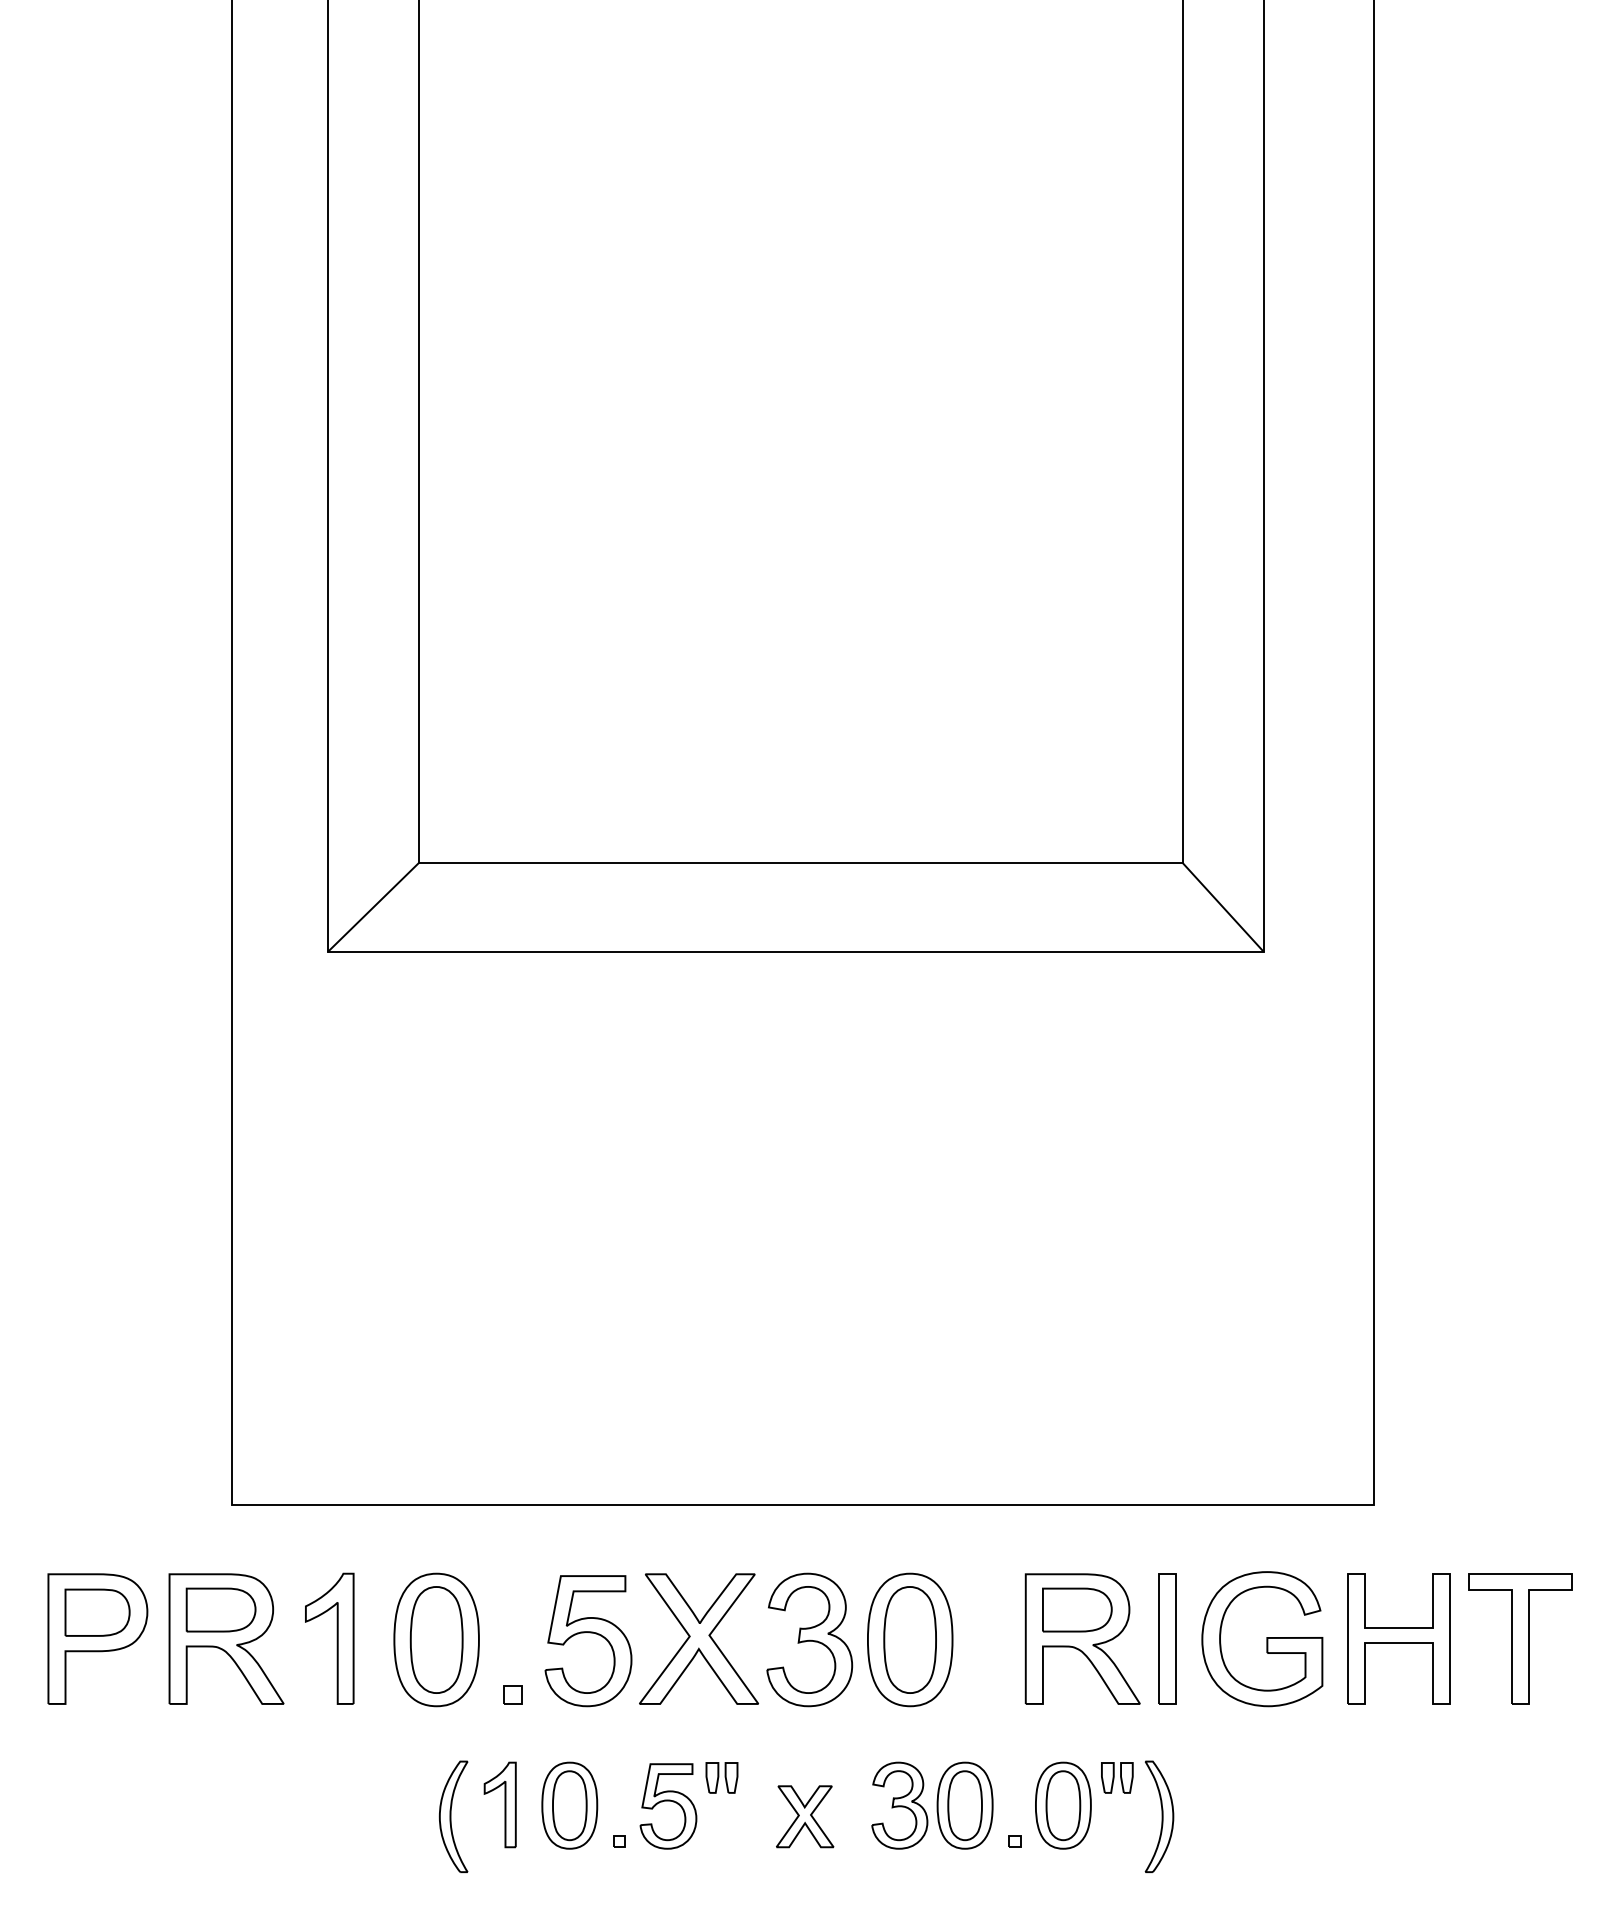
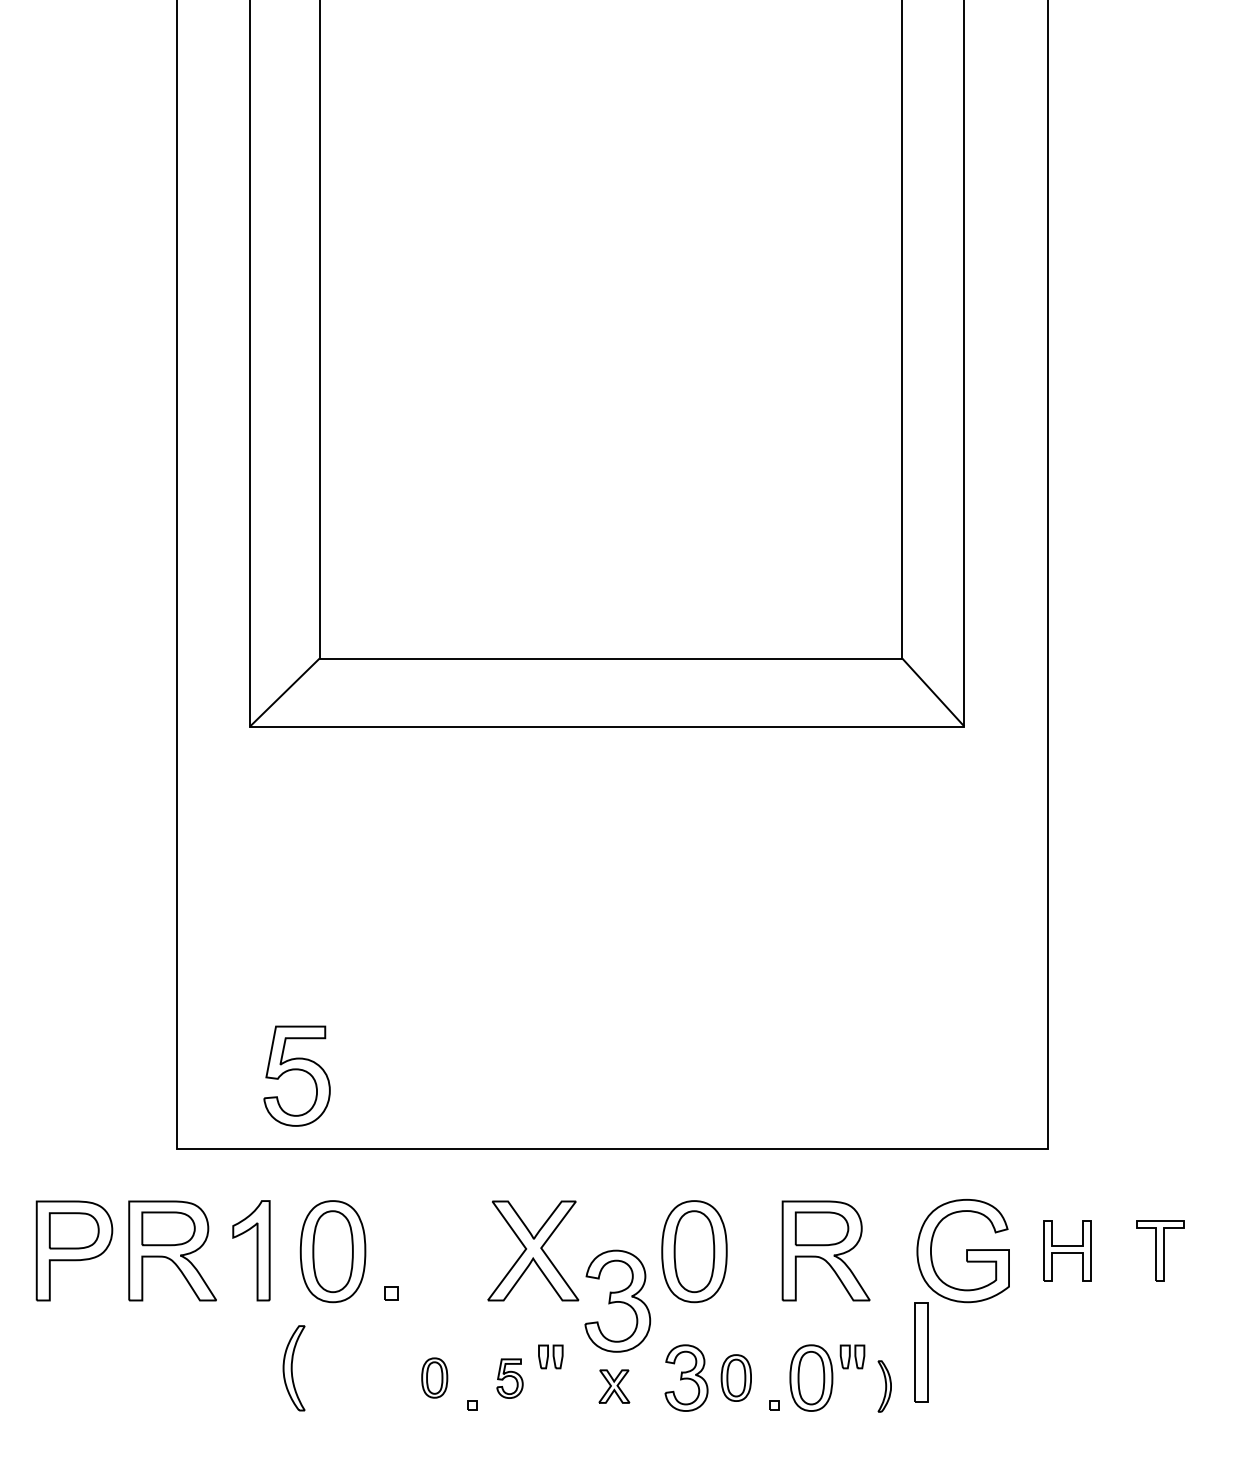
part: (589, 1633) -> (297, 1070), moved
part: (1167, 1638) -> (921, 1352), moved
part: (1398, 1638) -> (1067, 1250), size x0.6
part: (1520, 1638) -> (1160, 1250), size x0.6
part: (809, 1639) -> (617, 1300), moved
part: (499, 1804) -> (381, 1377), removed
part: (569, 1805) -> (434, 1377), size x0.6
part: (964, 1805) -> (735, 1377), size x0.7
part: (668, 1806) -> (510, 1378), size x0.6
part: (453, 1816) -> (294, 1368), moved
part: (805, 1816) -> (614, 1386), size x0.7
part: (1159, 1816) -> (884, 1386), size x0.6

